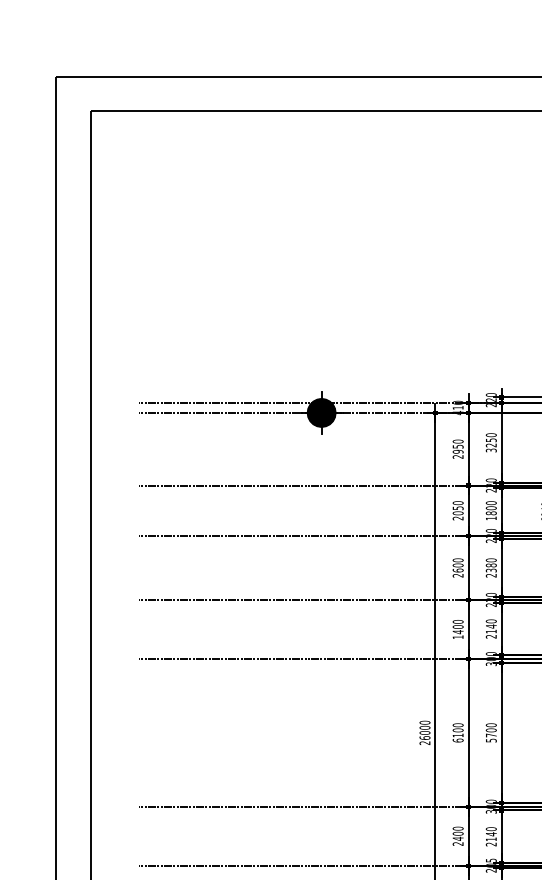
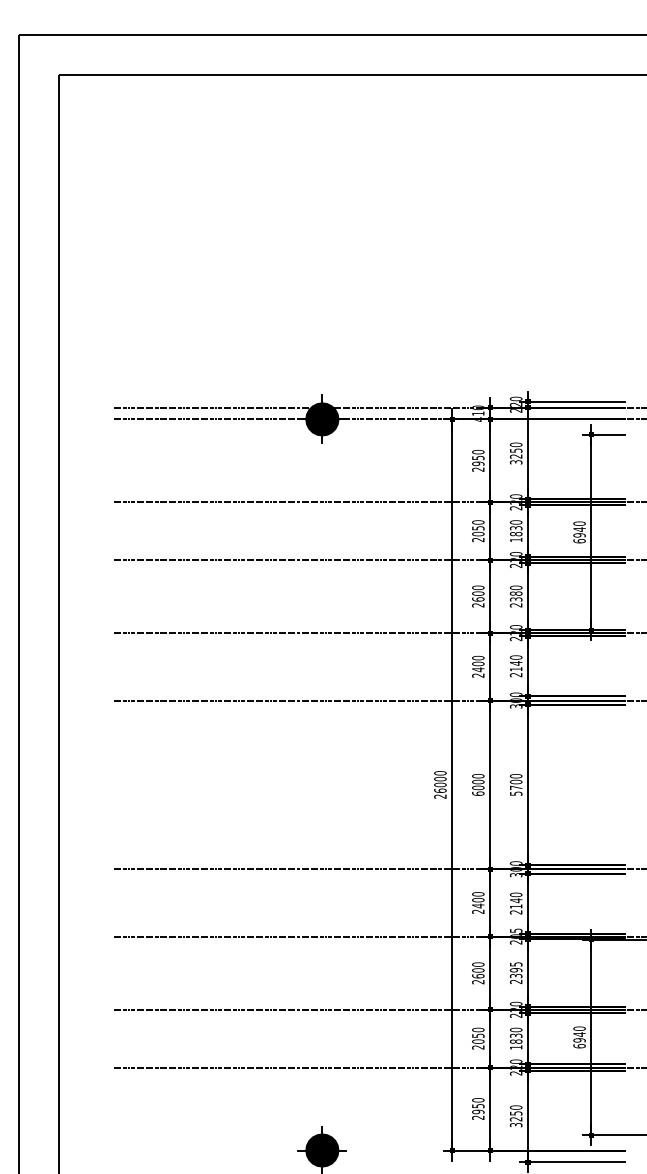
text: (491, 508) -> (516, 528), 1800 -> 1830
text: (458, 637) -> (478, 675), 1400 -> 2400
text: (458, 735) -> (478, 787), 6100 -> 6000

